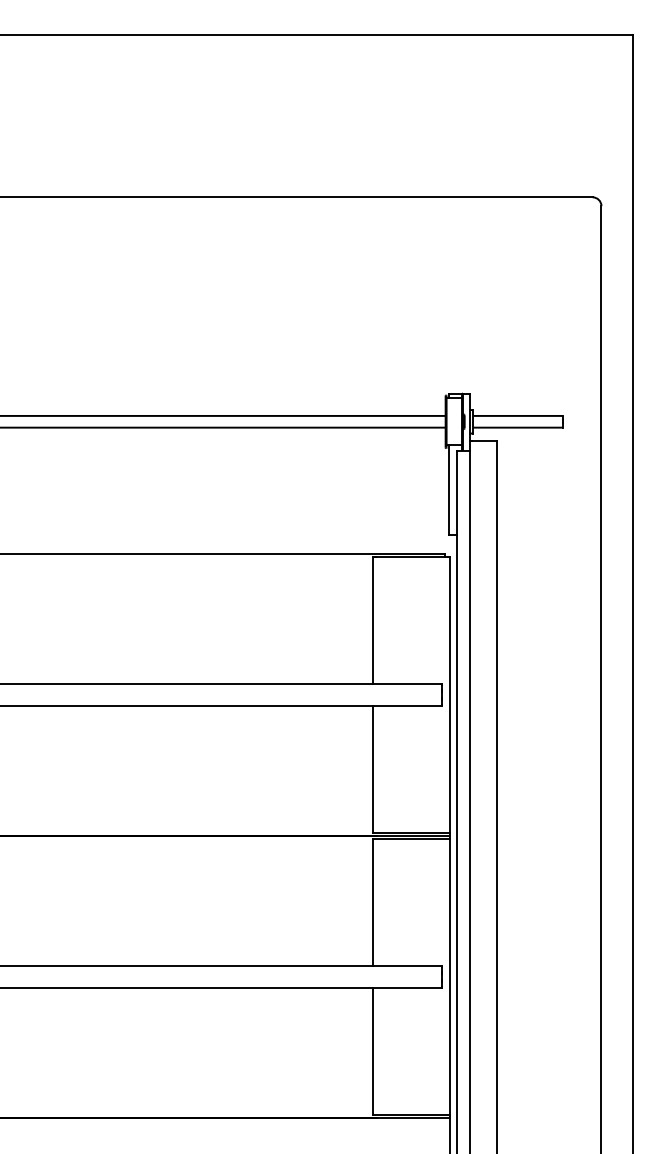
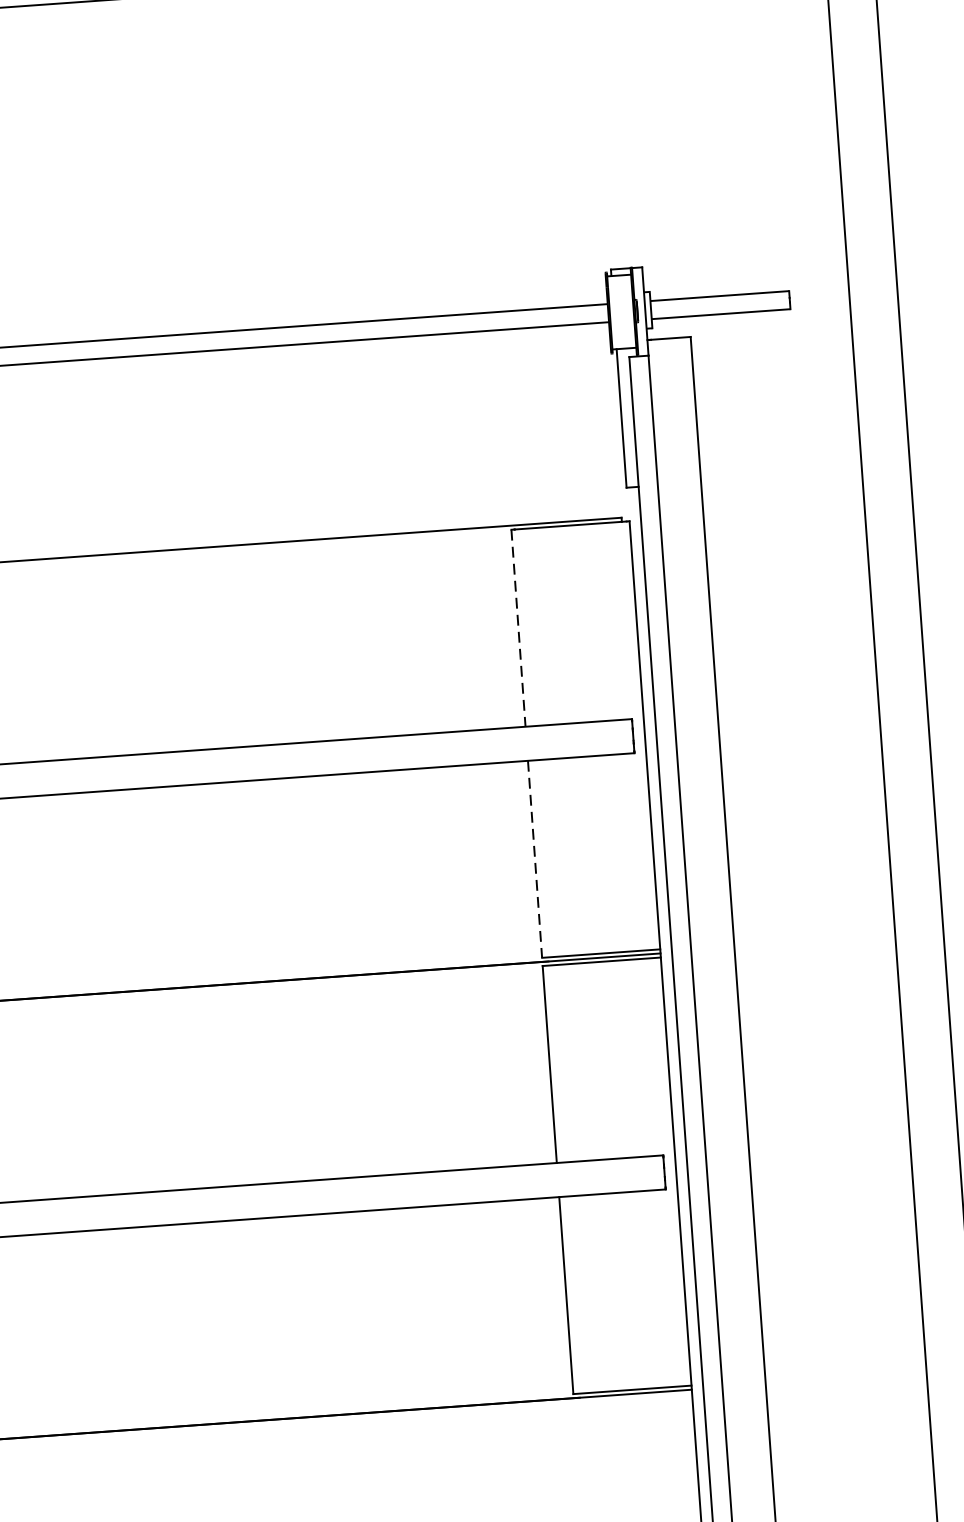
line: (373, 620) -> (518, 628), solid -> dashed
line: (373, 769) -> (535, 858), solid -> dashed

